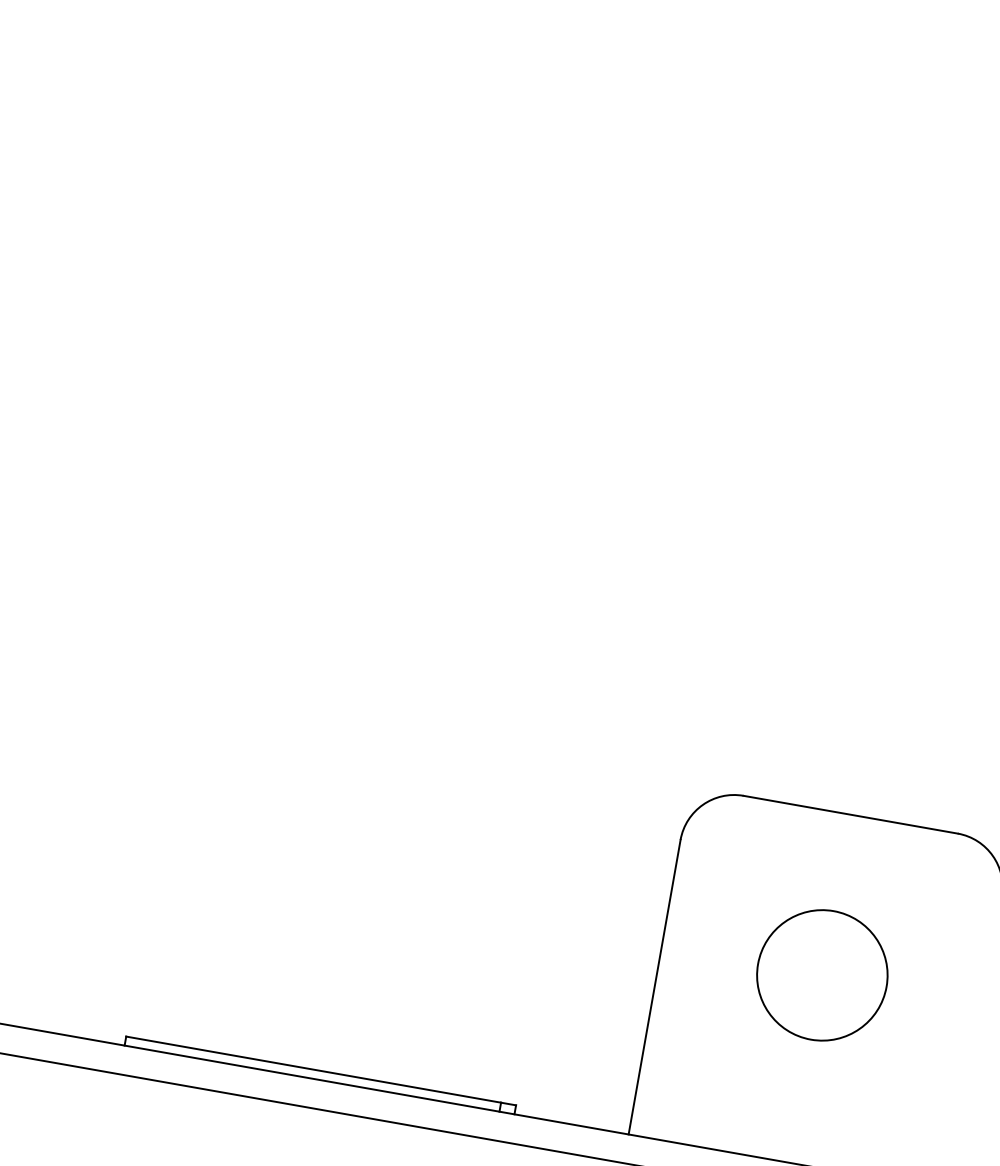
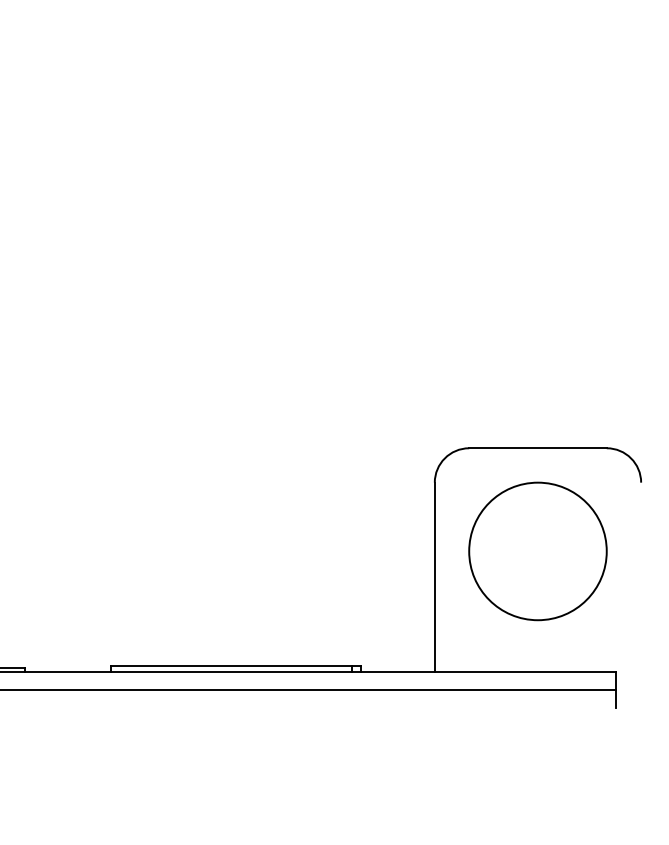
circle: (821, 975) -> (537, 551), size x1.67

